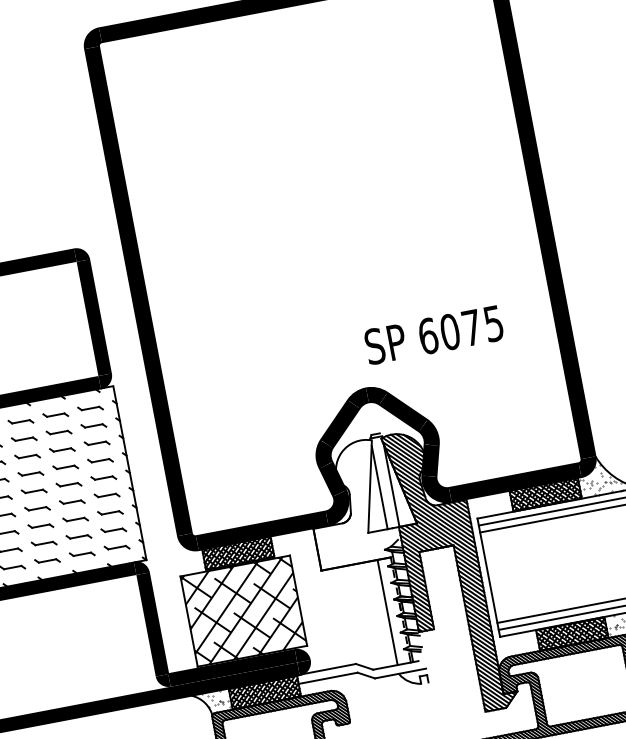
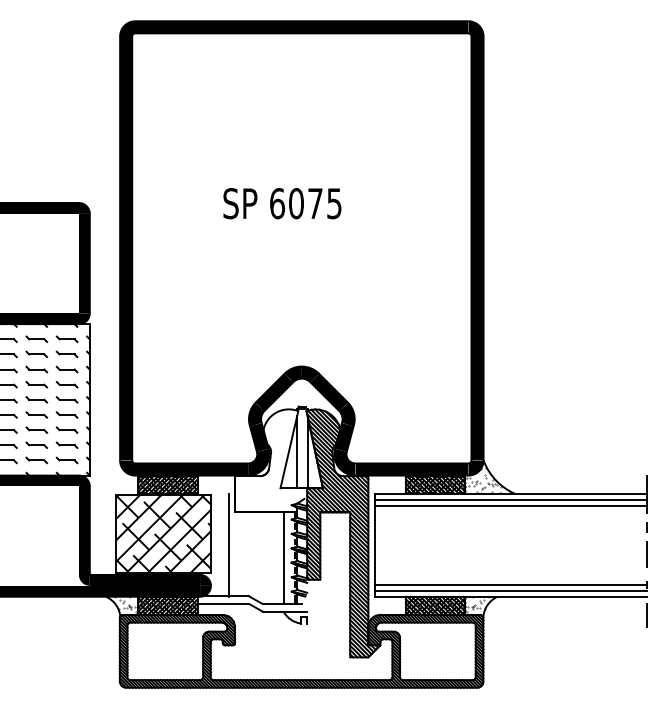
text: (434, 334) -> (282, 203), moved
line: (322, 608) -> (229, 544), added

